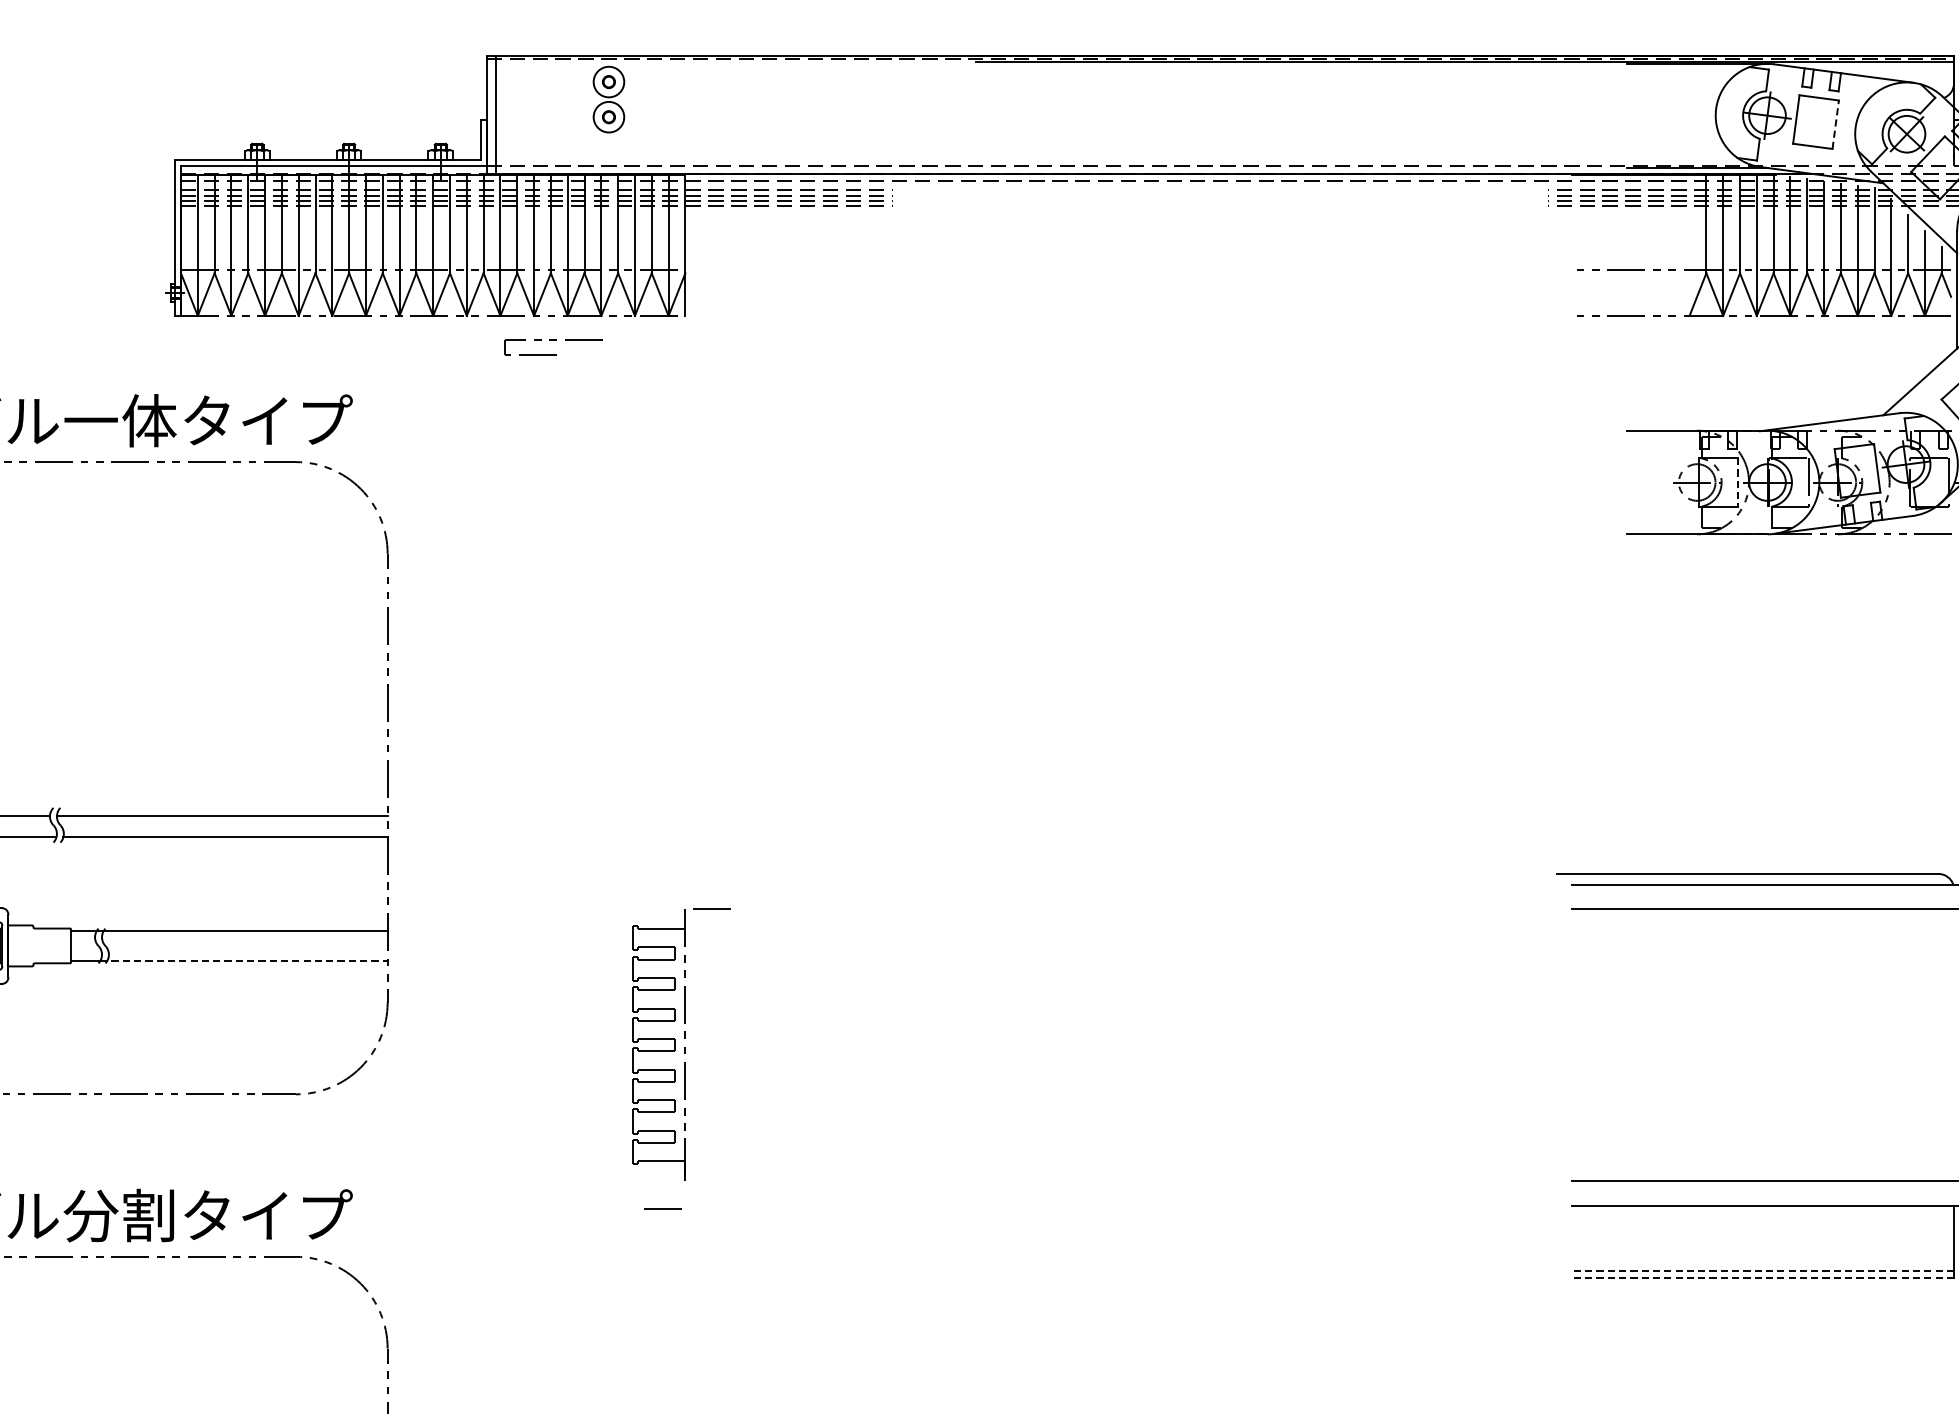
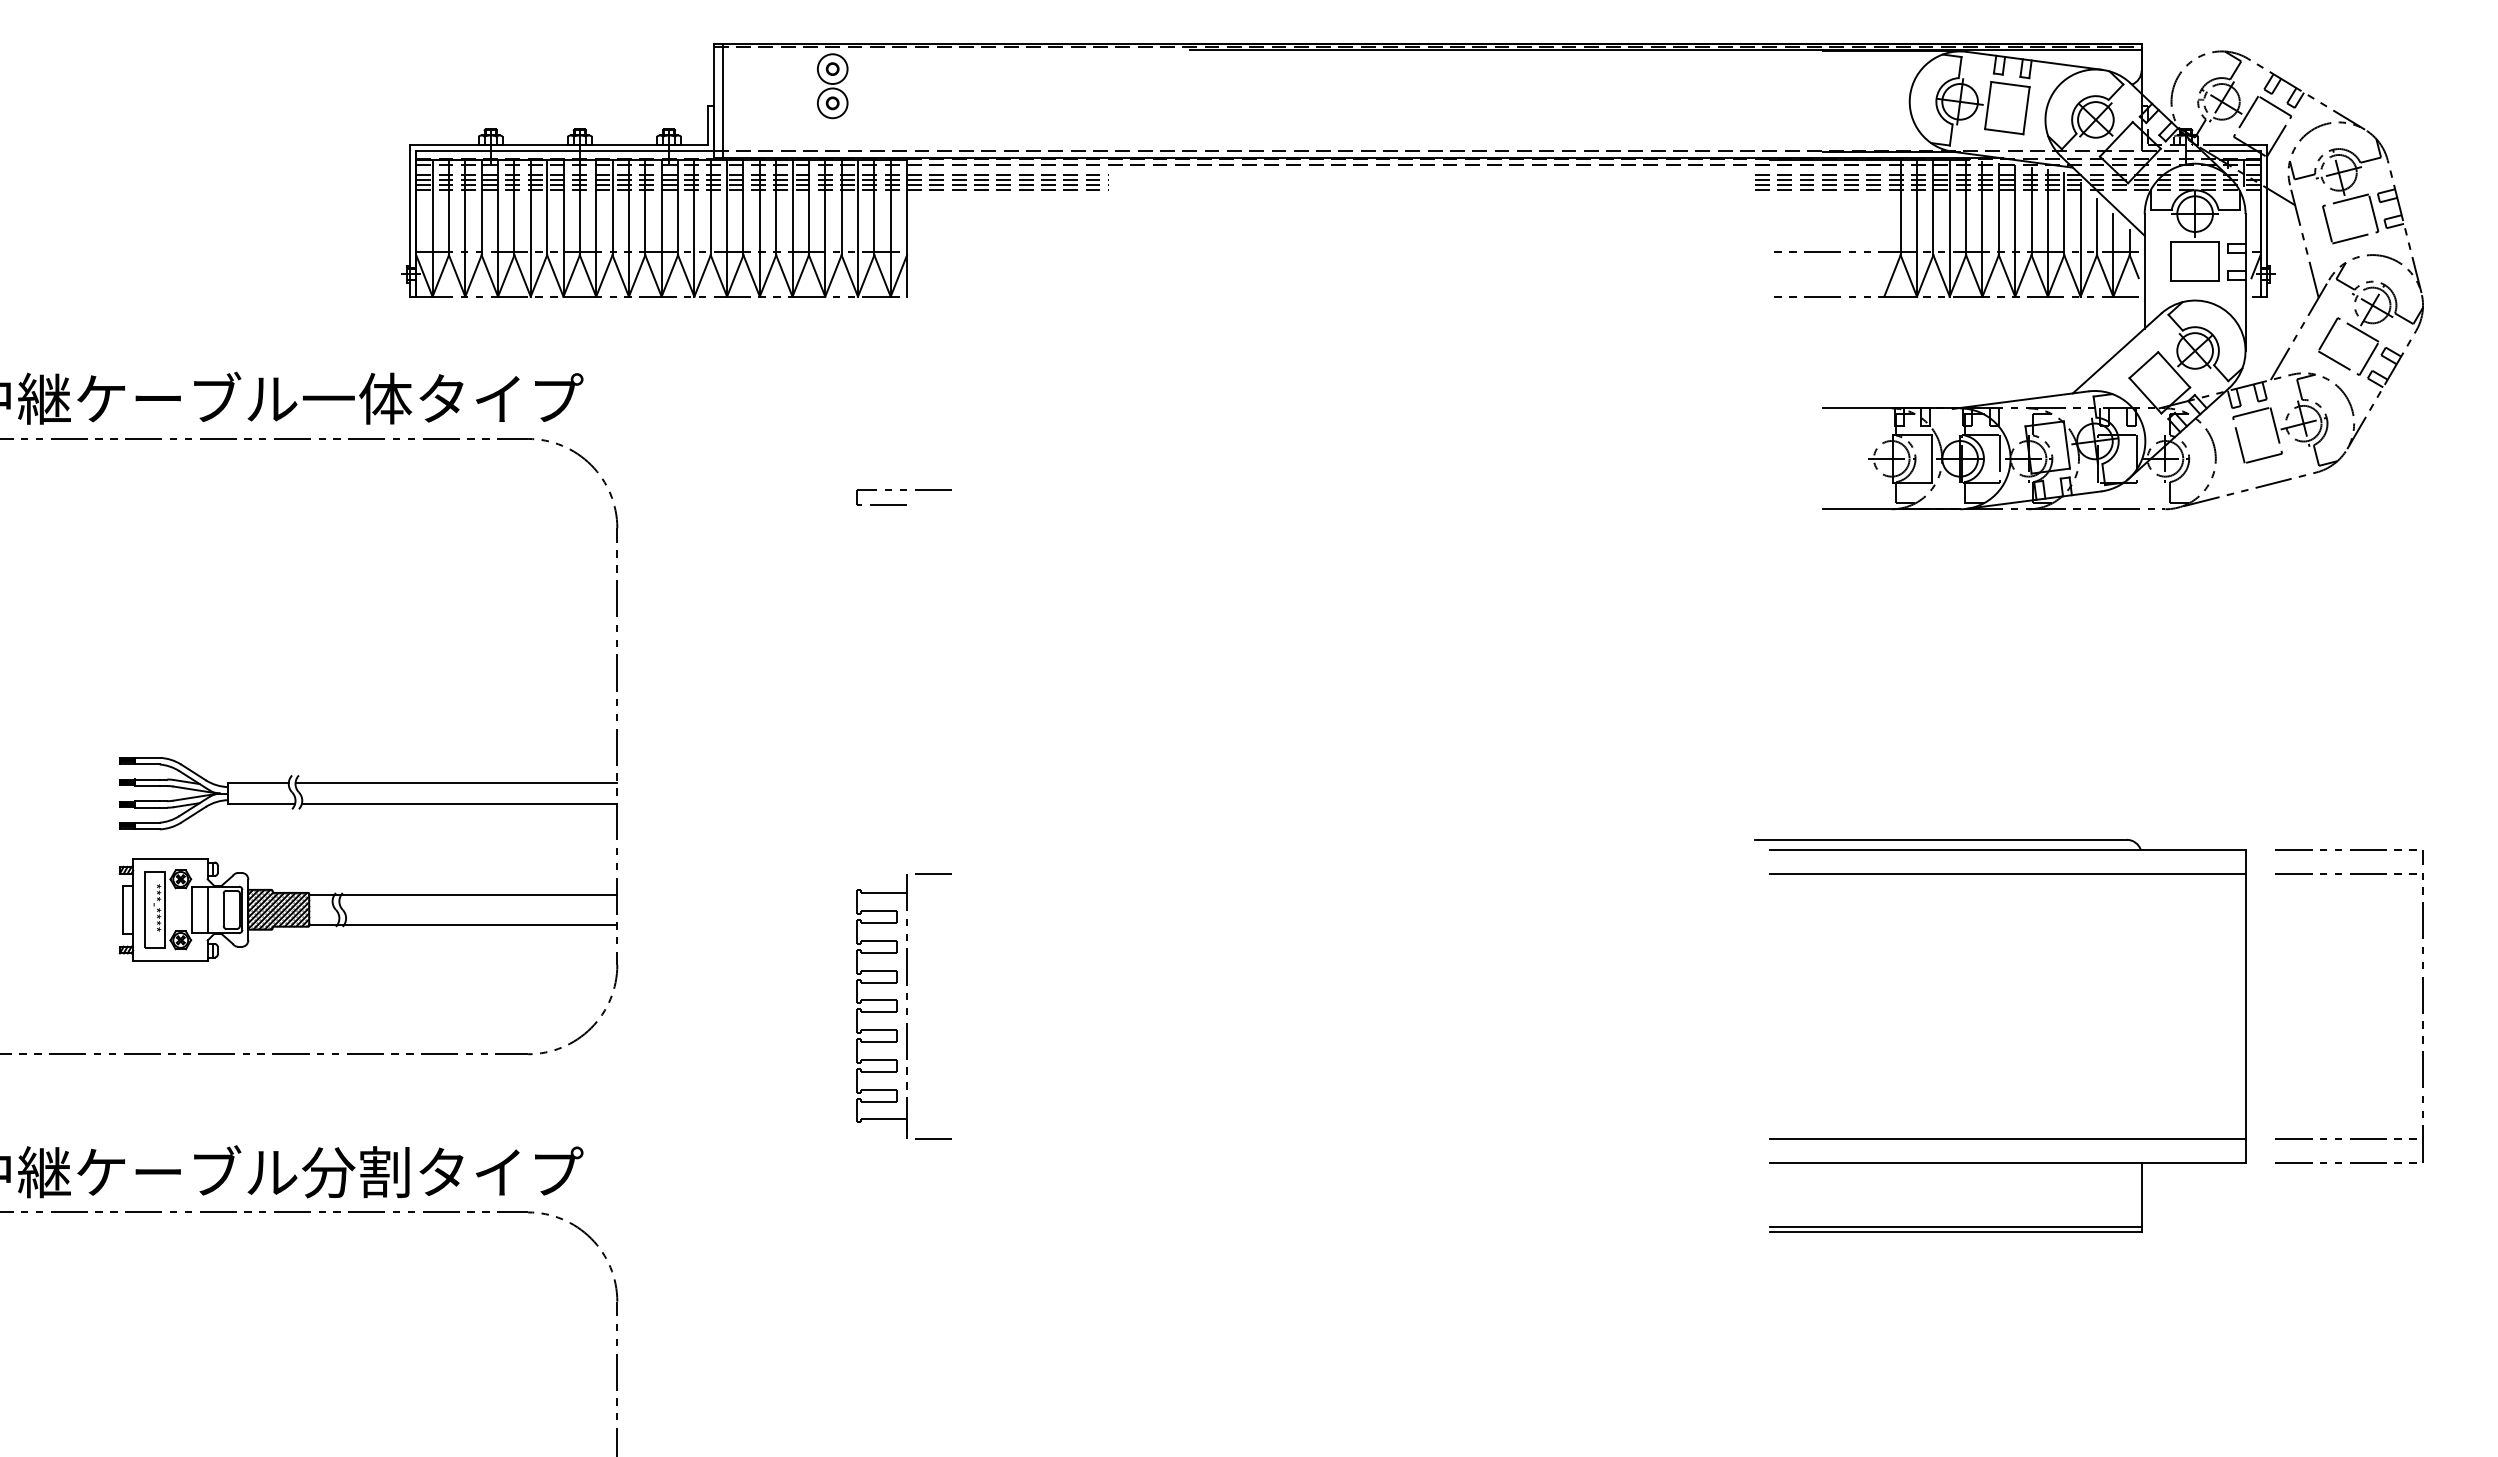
line: (1835, 124) -> (2026, 110), dashed -> solid
part: (553, 340) -> (903, 490), moved
line: (1738, 482) -> (1931, 458), dashed -> solid
hatch: (39, 945) -> (278, 909), added
line: (243, 961) -> (477, 924), dashed -> solid
line: (663, 1208) -> (933, 1138), moved
line: (1762, 1271) -> (1955, 1226), dashed -> solid
line: (1762, 1277) -> (1955, 1232), dashed -> solid

